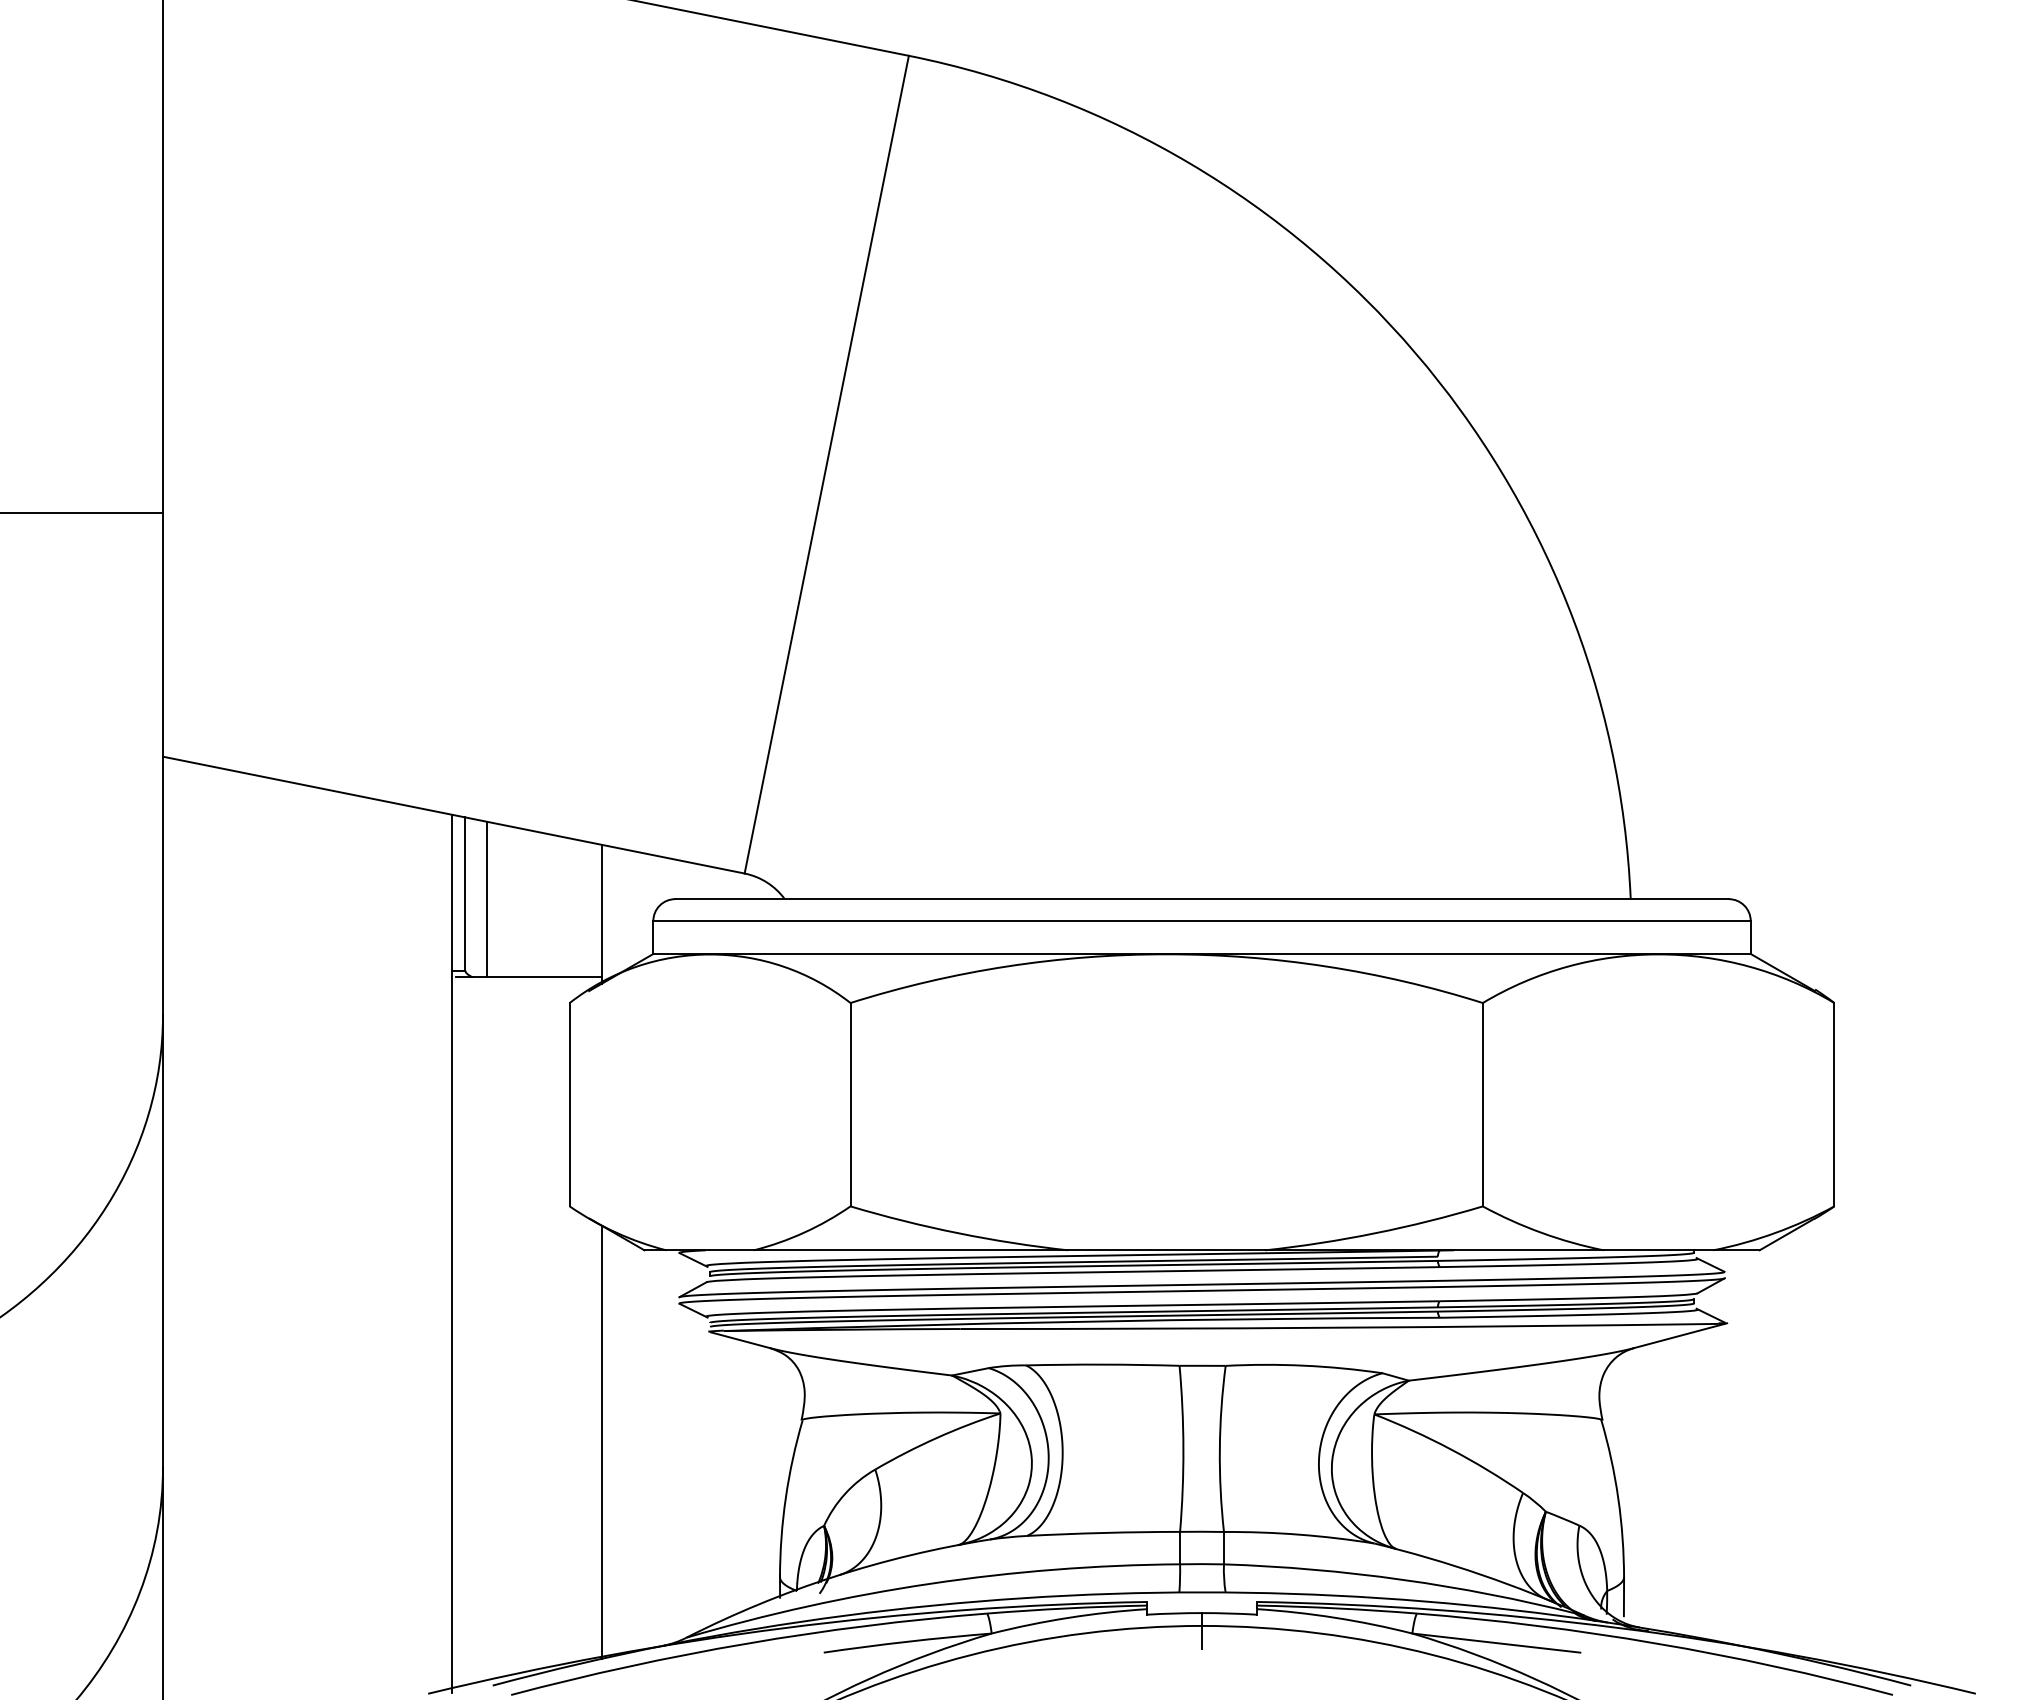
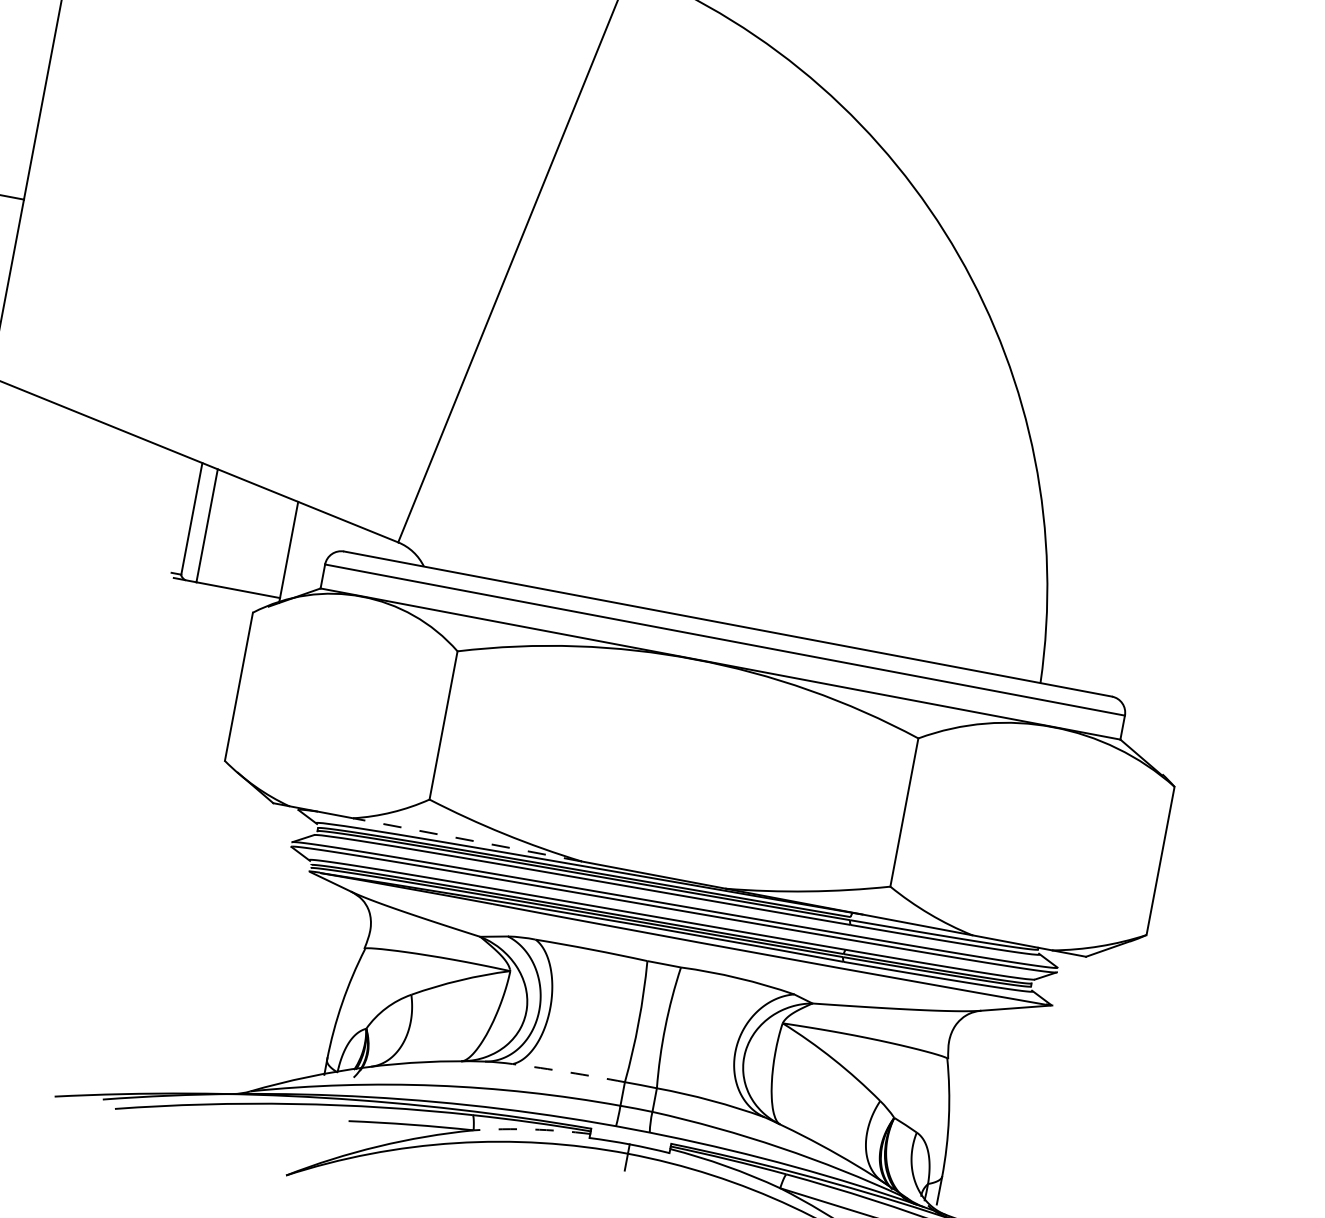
line: (910, 1250) -> (467, 839), solid -> dashed
line: (451, 1253) -> (132, 778), removed
line: (602, 1441) -> (216, 936), removed
arc: (1103, 1532) -> (569, 1072), solid -> dashed
arc: (1068, 1617) -> (531, 1129), solid -> dashed

